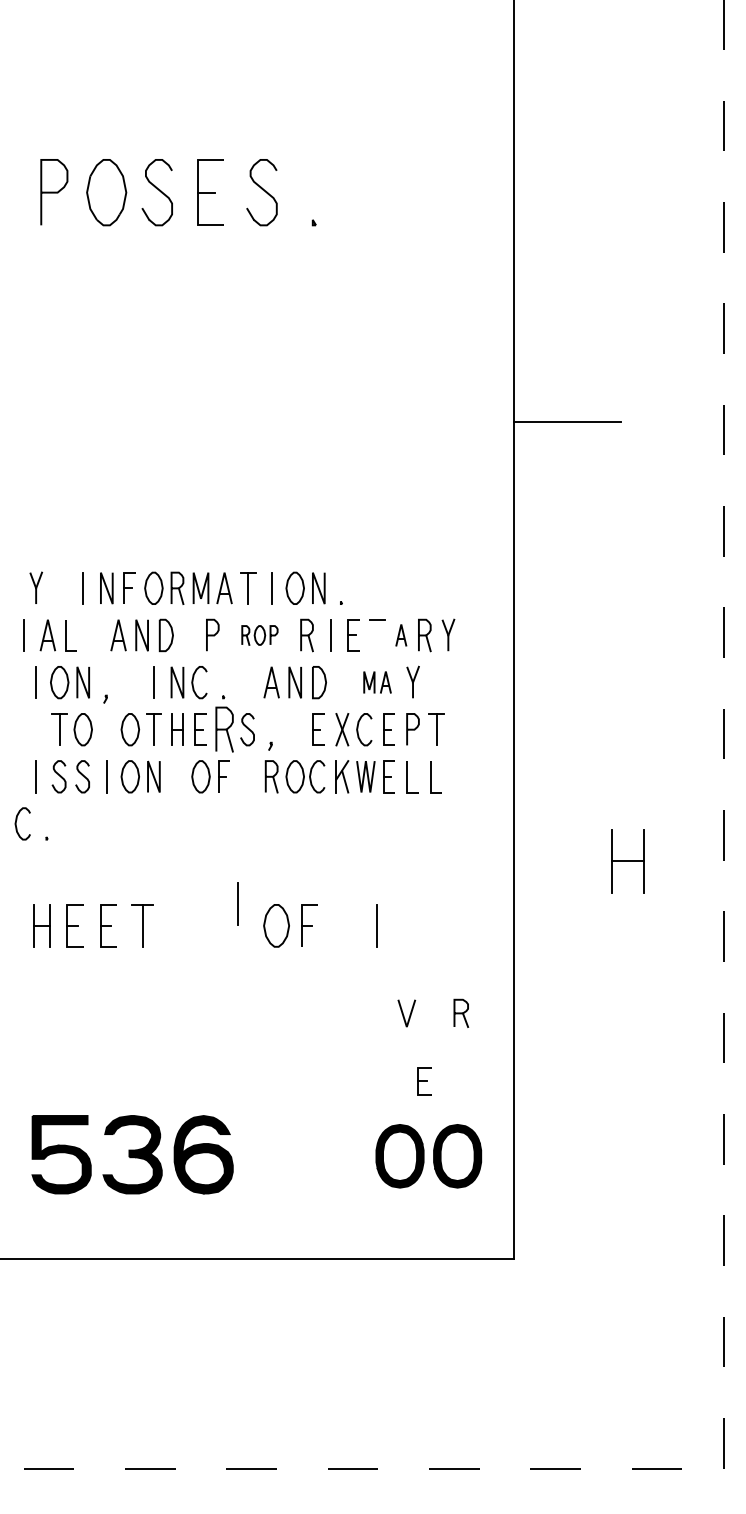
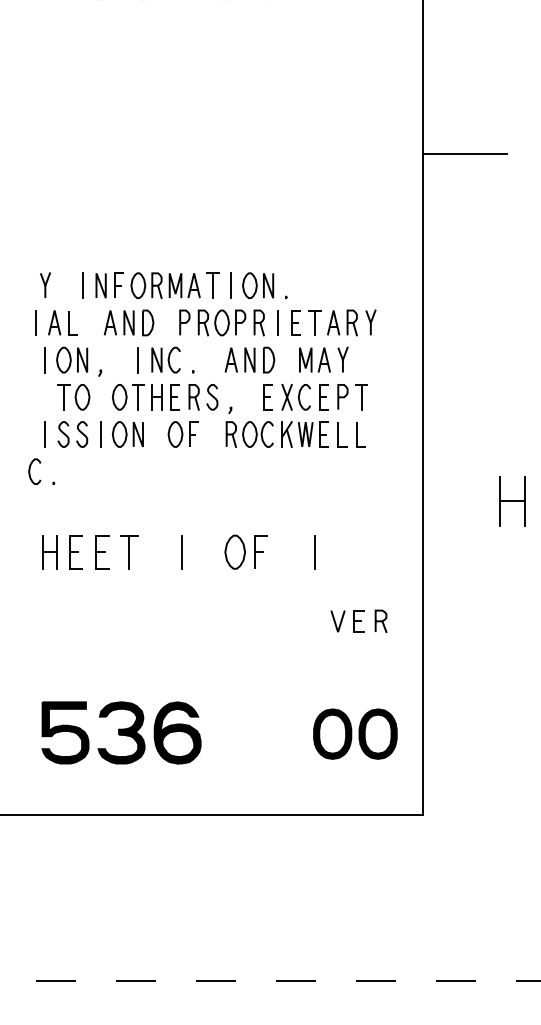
part: (259, 635) -> (221, 322), size x1.67
line: (377, 635) -> (314, 322), added
part: (401, 635) -> (333, 322), size x1.43
part: (377, 682) -> (314, 360), size x1.43
part: (224, 729) -> (194, 397), size x0.71
line: (237, 903) -> (182, 551), moved
part: (424, 1081) -> (359, 621), moved

